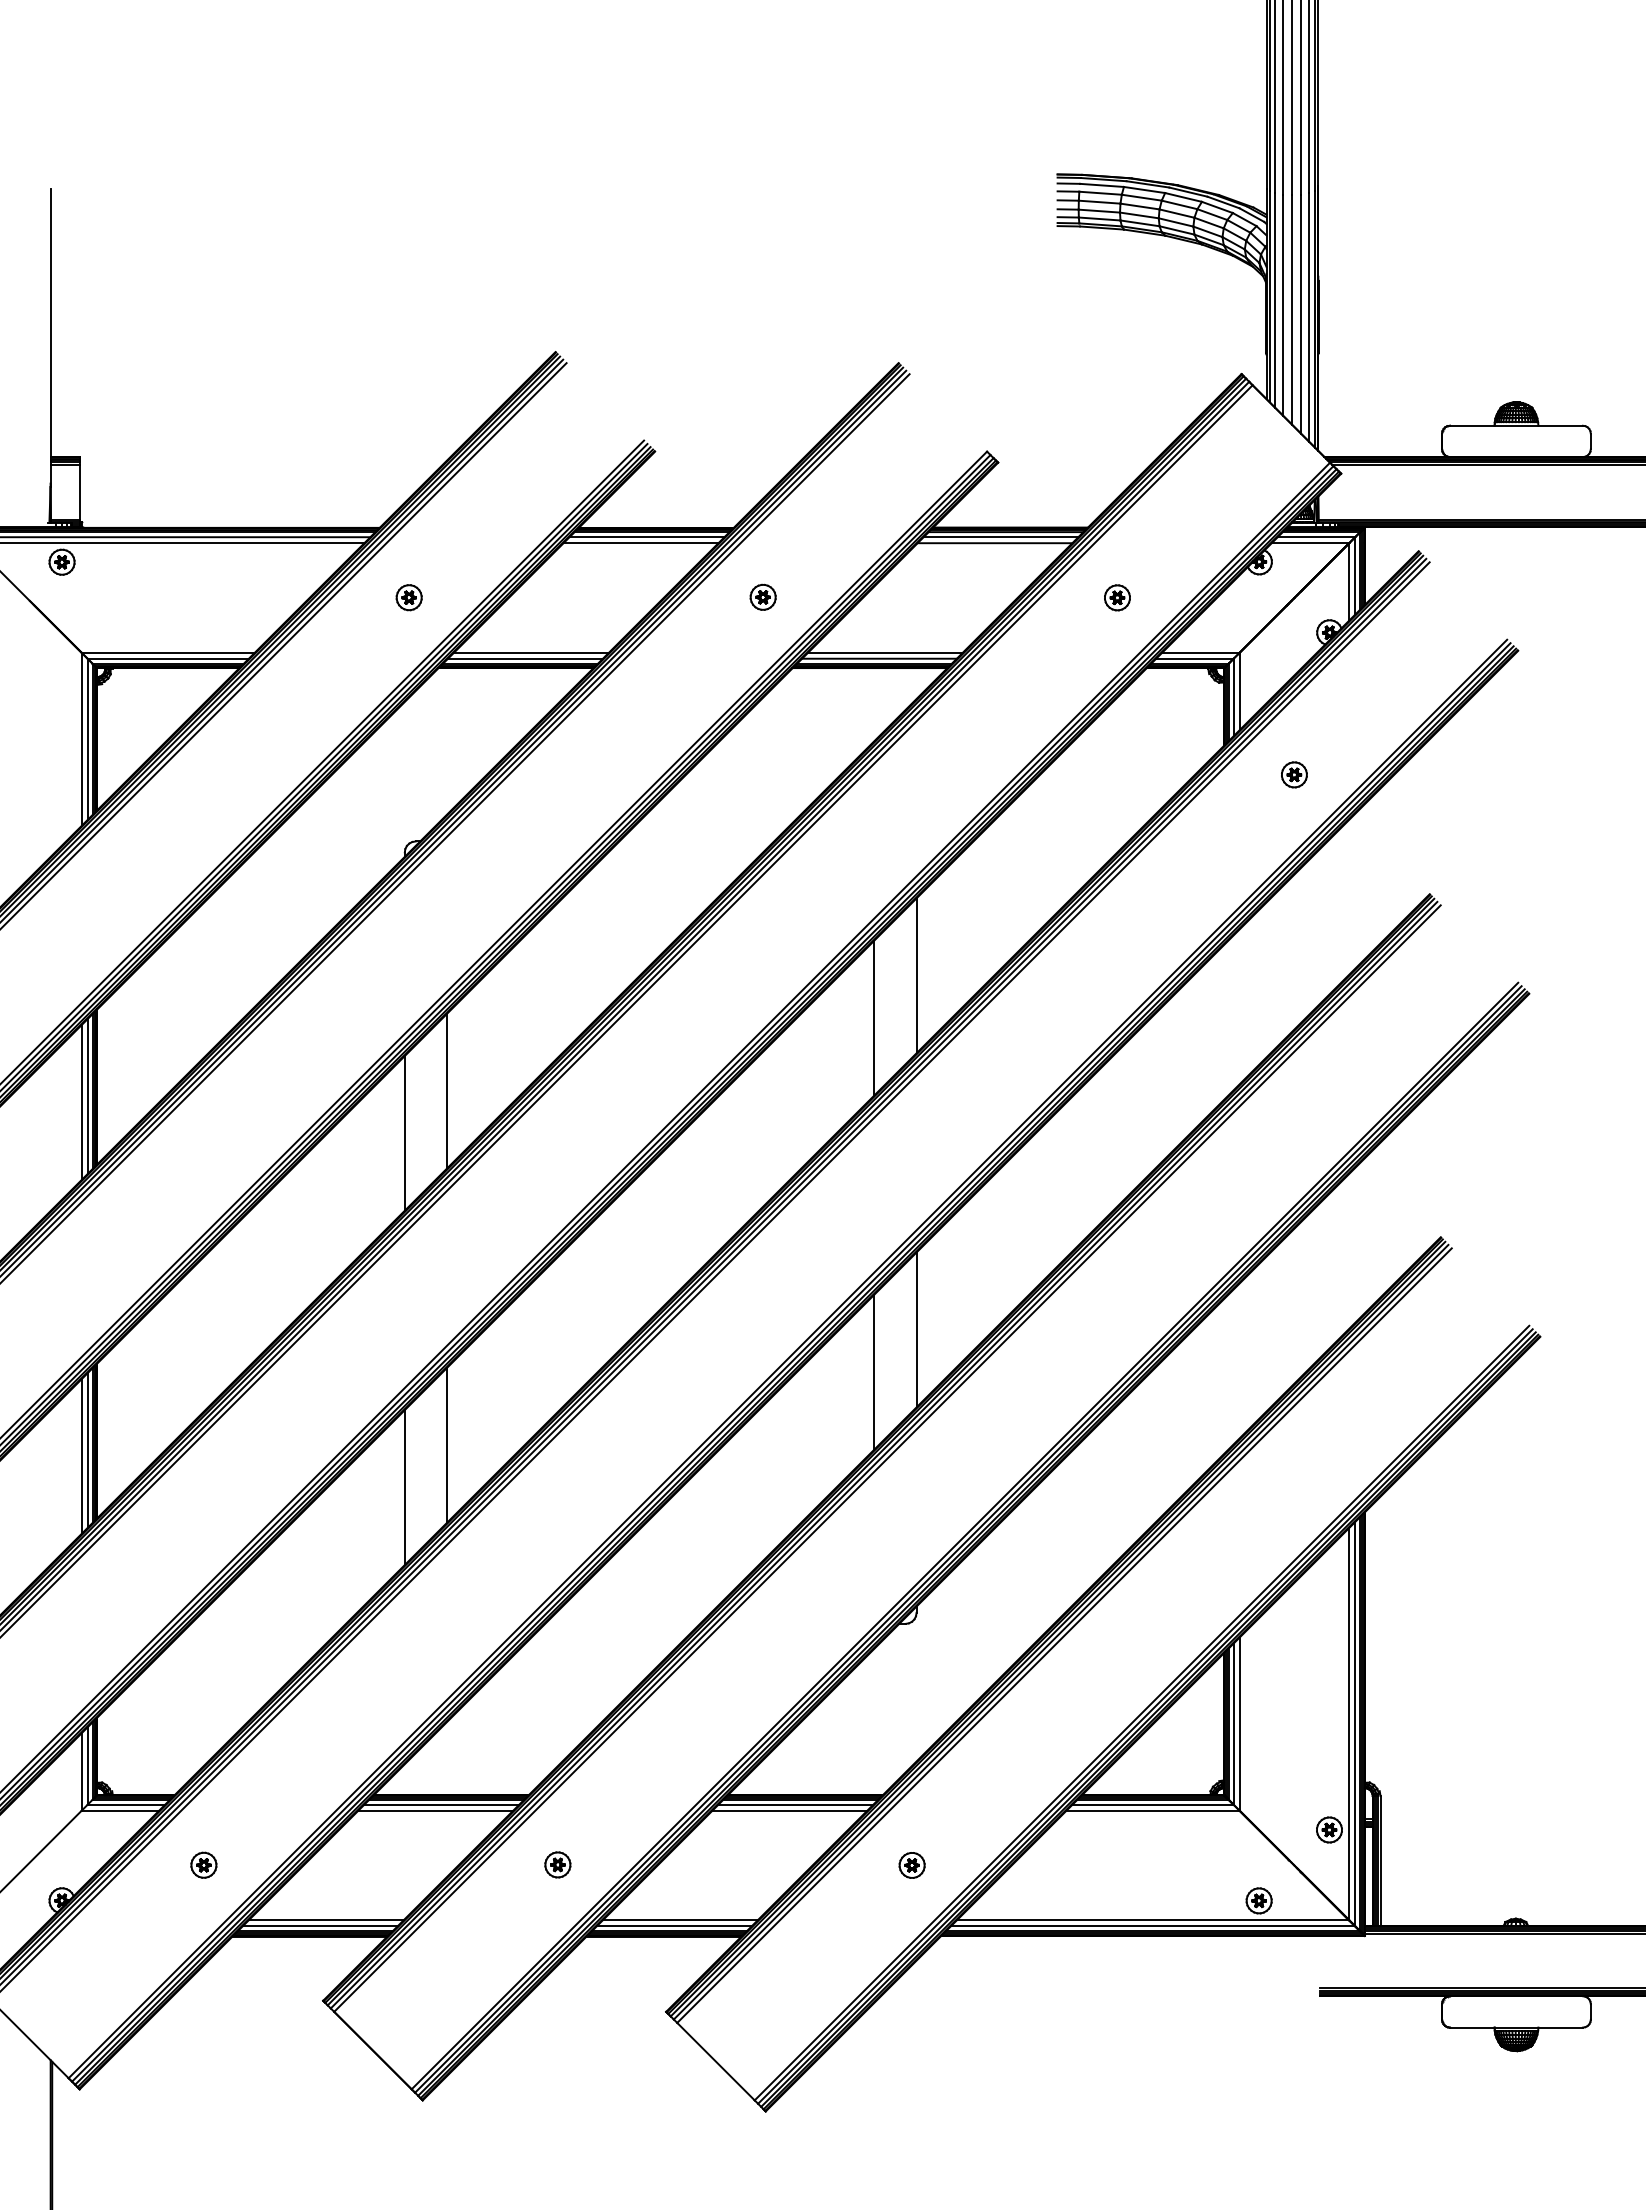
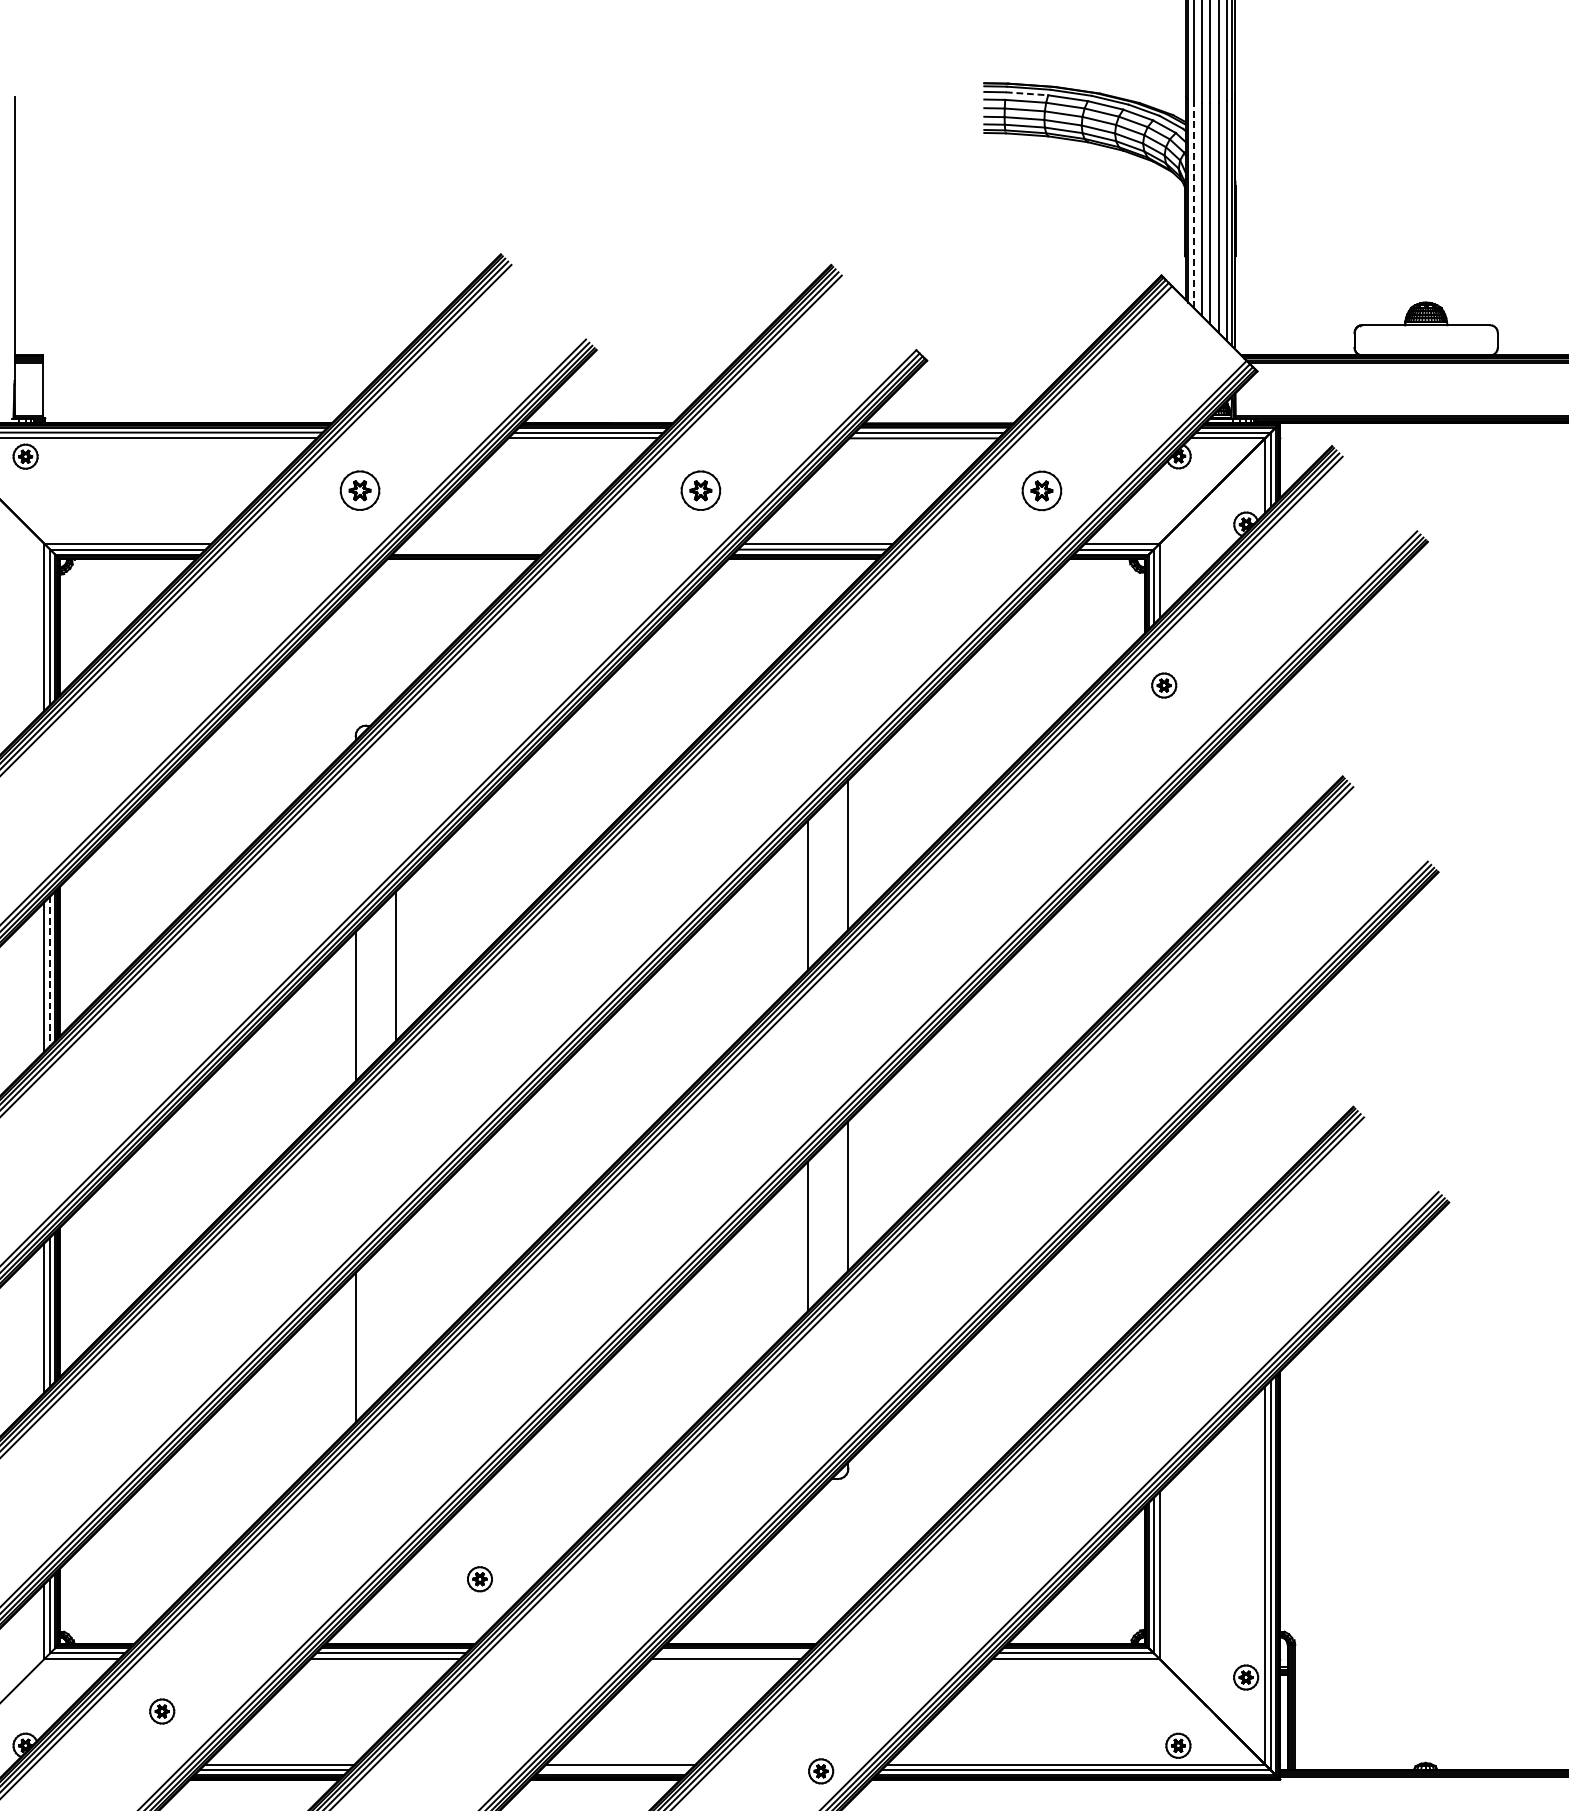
line: (1102, 185) -> (1027, 93), solid -> dashed
line: (1275, 300) -> (1194, 204), solid -> dashed
part: (762, 596) -> (700, 489), size x1.6
part: (408, 597) -> (359, 490), size x1.6
part: (1117, 597) -> (1041, 490), size x1.6
line: (531, 652) -> (477, 543), removed
line: (525, 658) -> (471, 549), removed
part: (1294, 774) -> (1164, 685), moved
line: (87, 1097) -> (50, 972), solid -> dashed
line: (447, 1444) -> (396, 1306), removed
line: (795, 1804) -> (731, 1652), removed
part: (557, 1864) -> (479, 1578), moved
part: (911, 1865) -> (820, 1771), moved
line: (673, 1926) -> (614, 1770), removed

